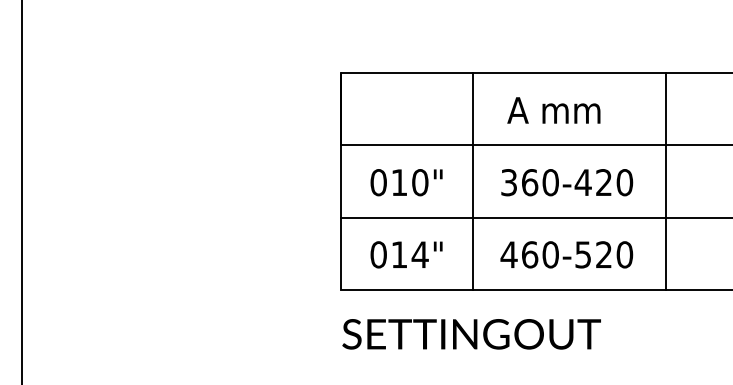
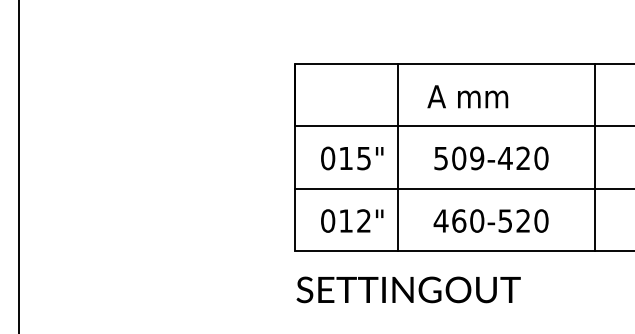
text: (553, 110) -> (467, 96), moved
line: (473, 181) -> (398, 157), moved
line: (665, 181) -> (594, 157), moved
text: (420, 182) -> (364, 158), 010" -> 015"
text: (530, 182) -> (459, 158), 360-420 -> 509-420
text: (419, 254) -> (363, 220), 014" -> 012"

